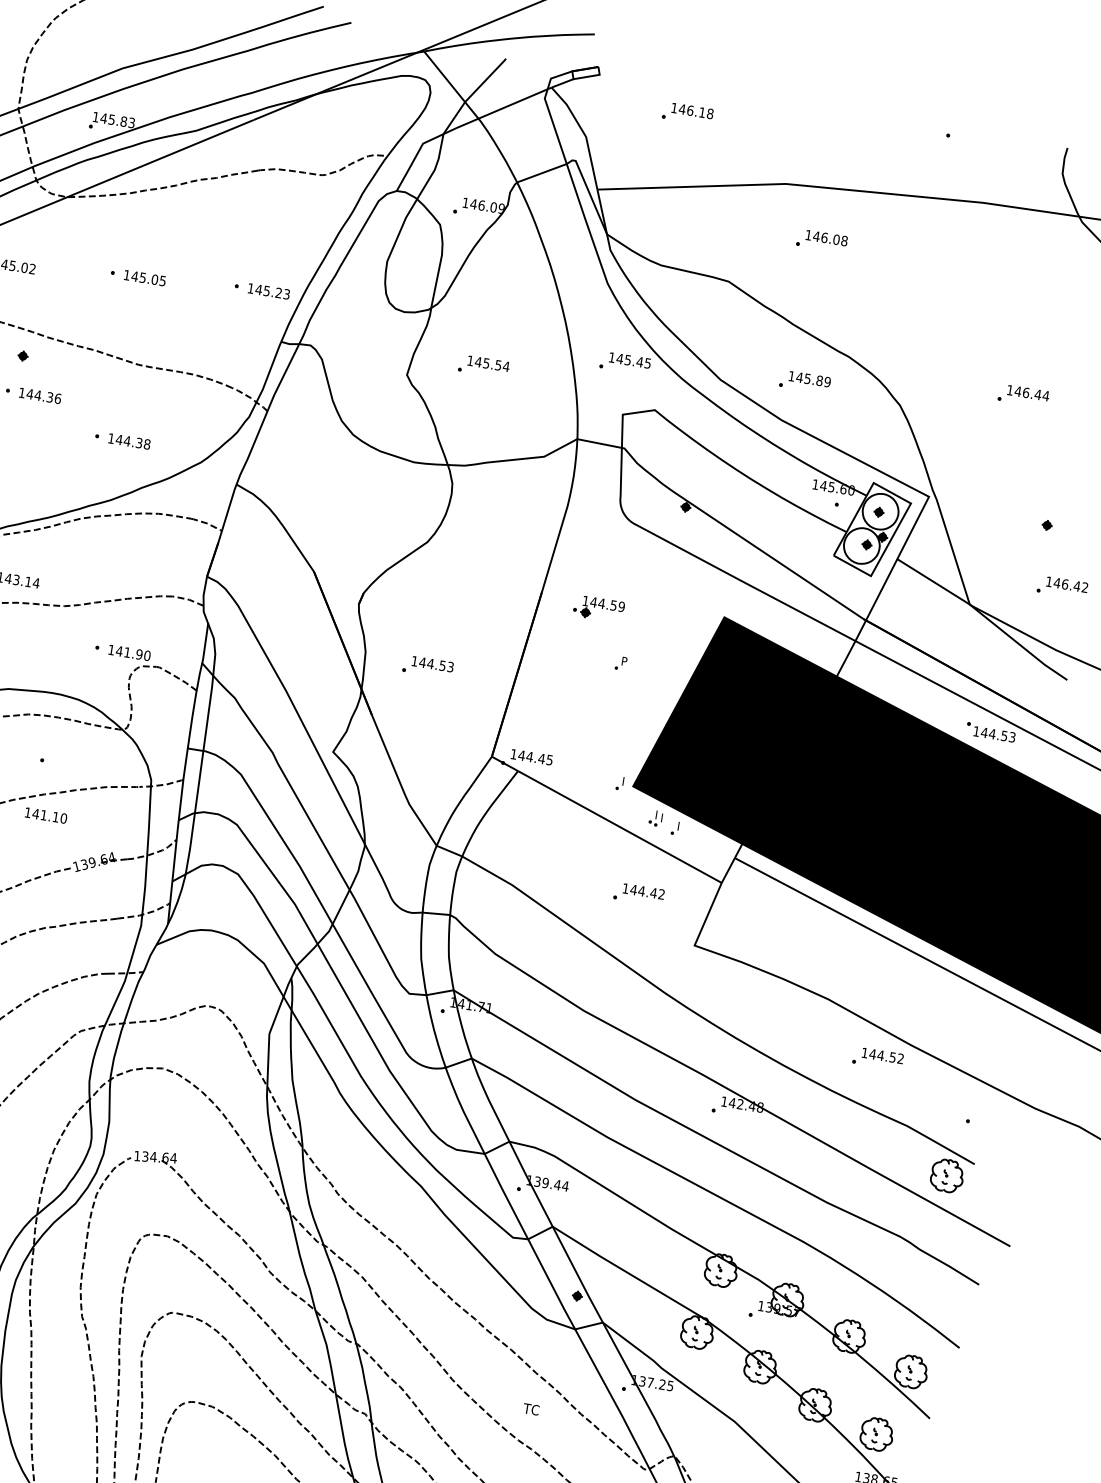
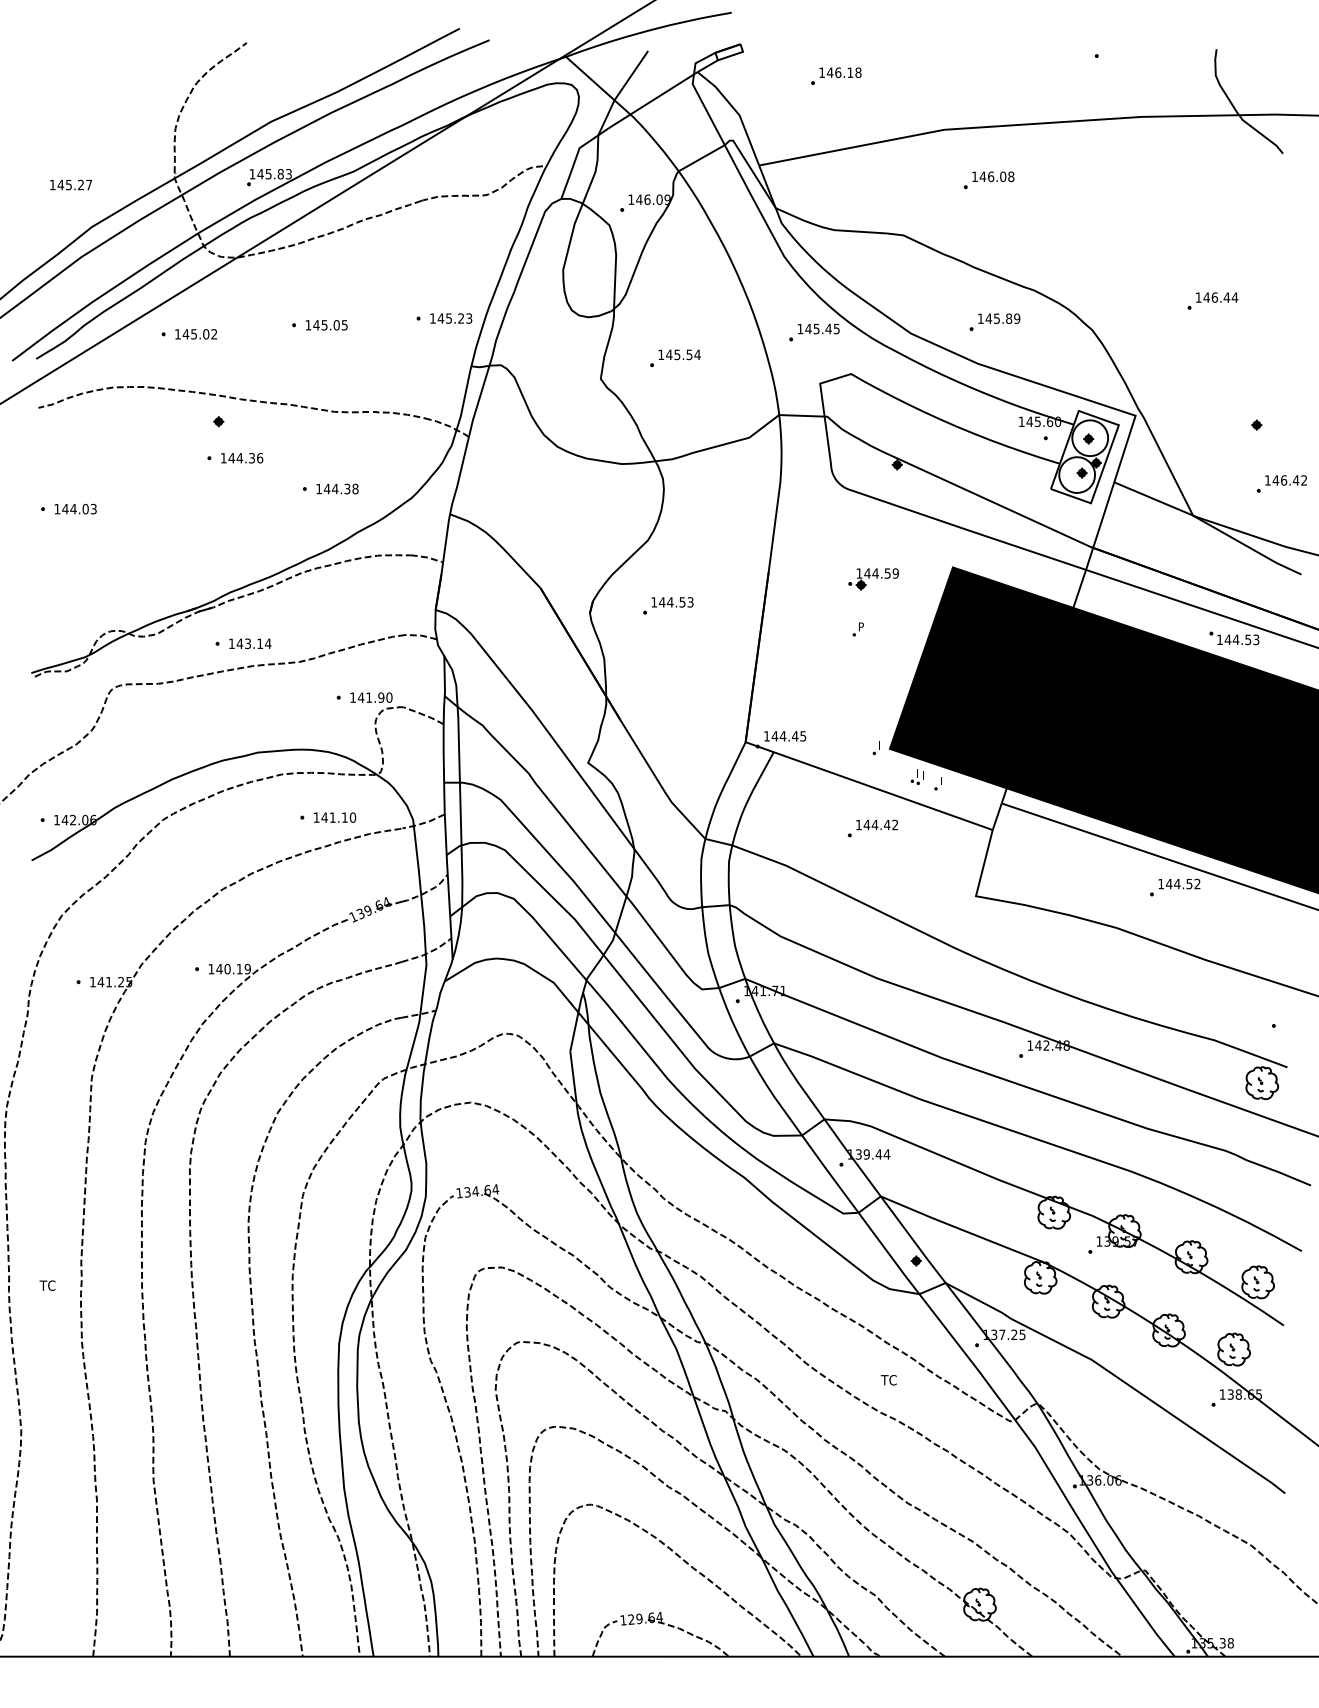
part: (598, 609) -> (873, 579), moved
part: (428, 666) -> (668, 605), moved
text: (46, 815) -> (335, 817), moved
part: (638, 894) -> (872, 828), moved
part: (878, 1058) -> (1175, 887), moved

